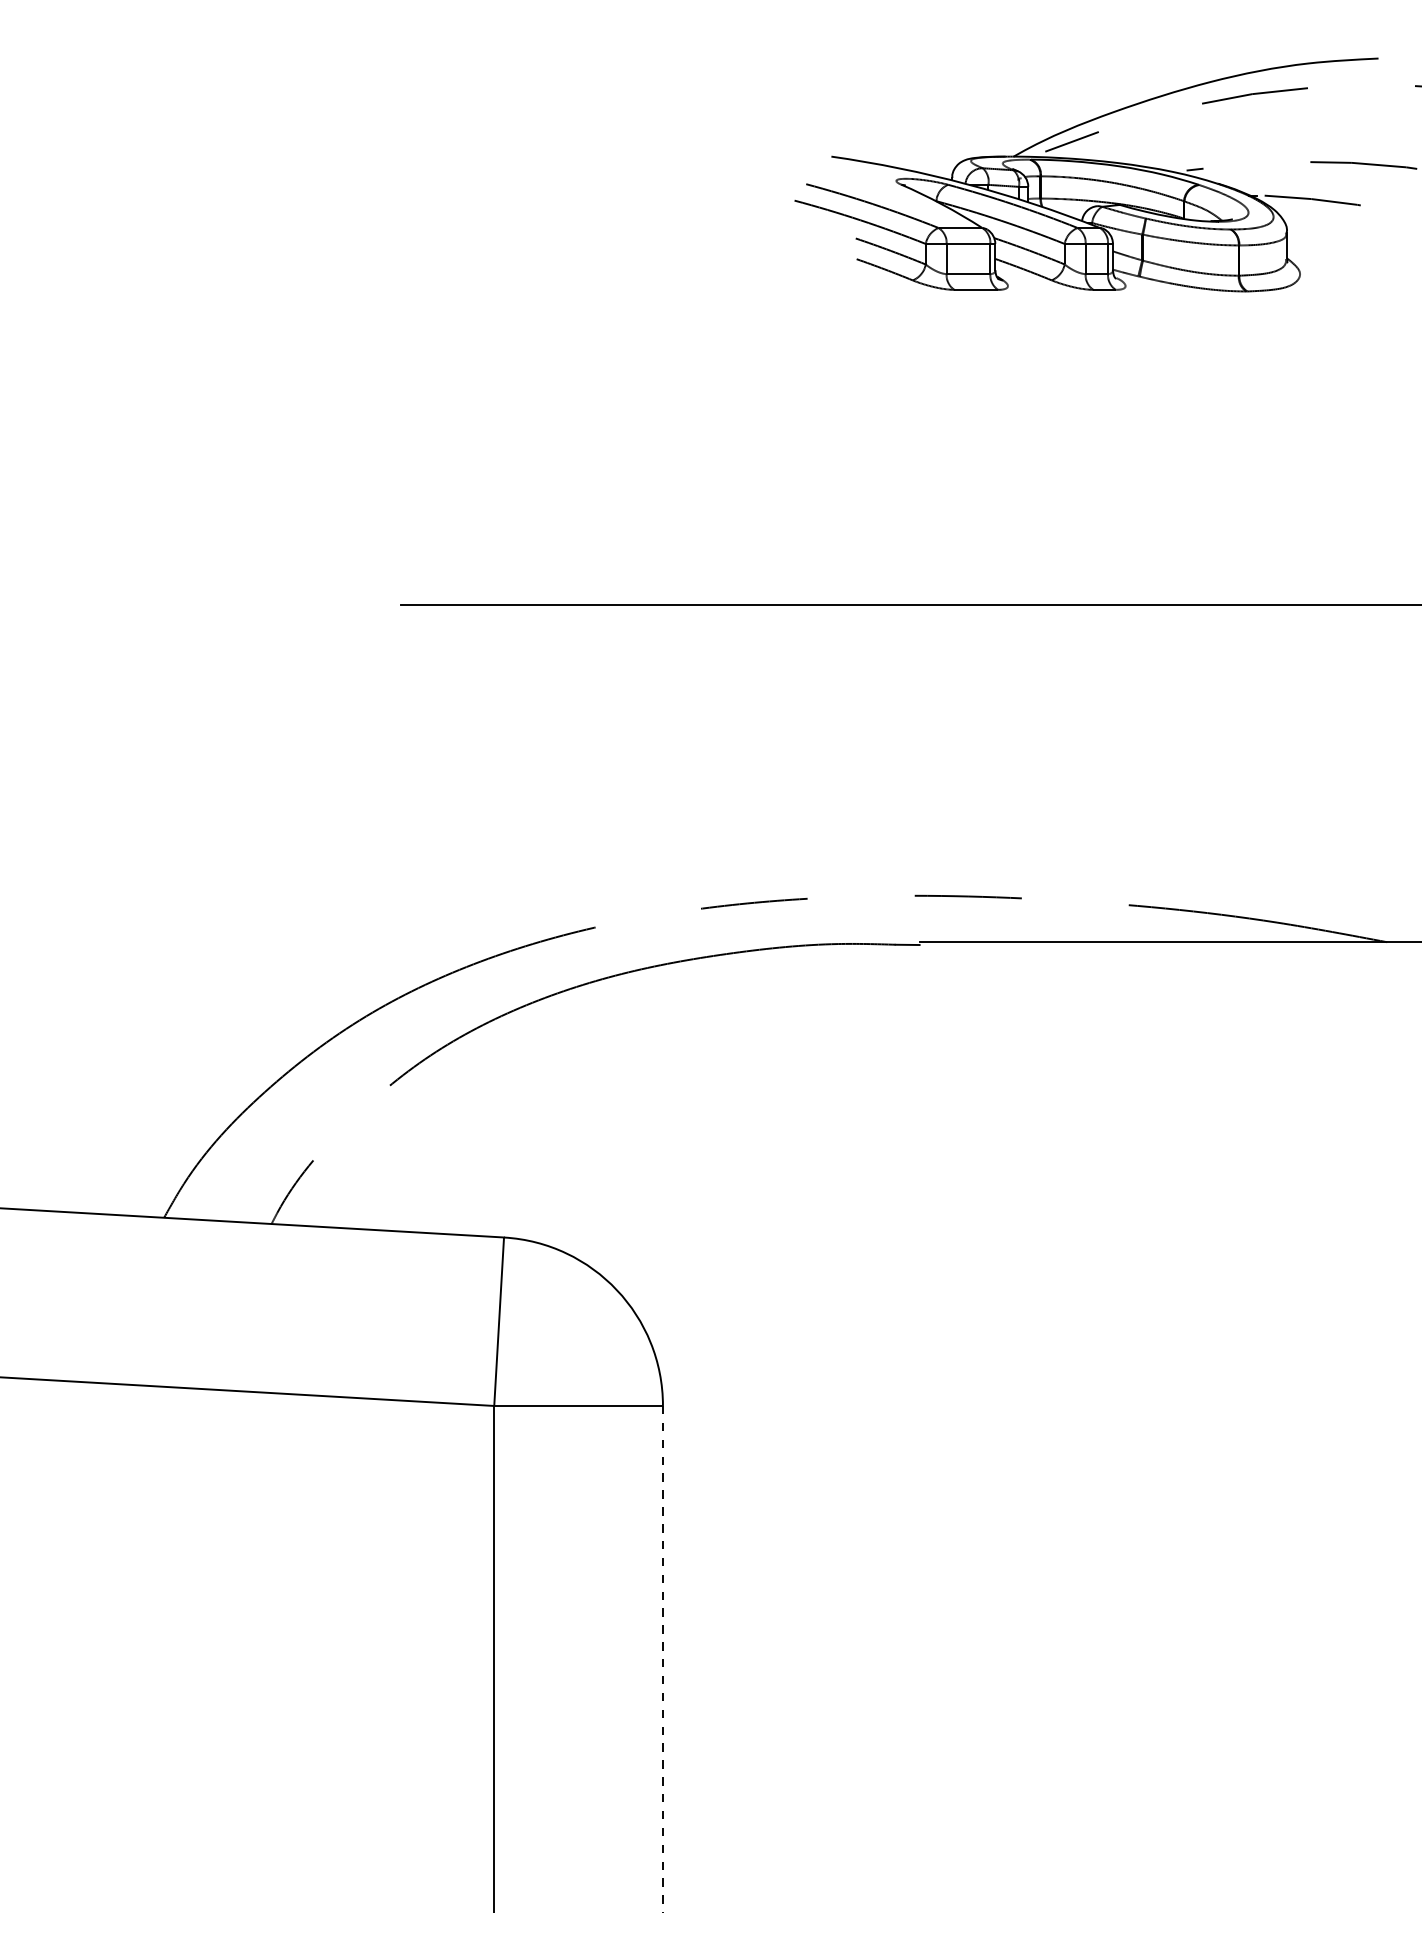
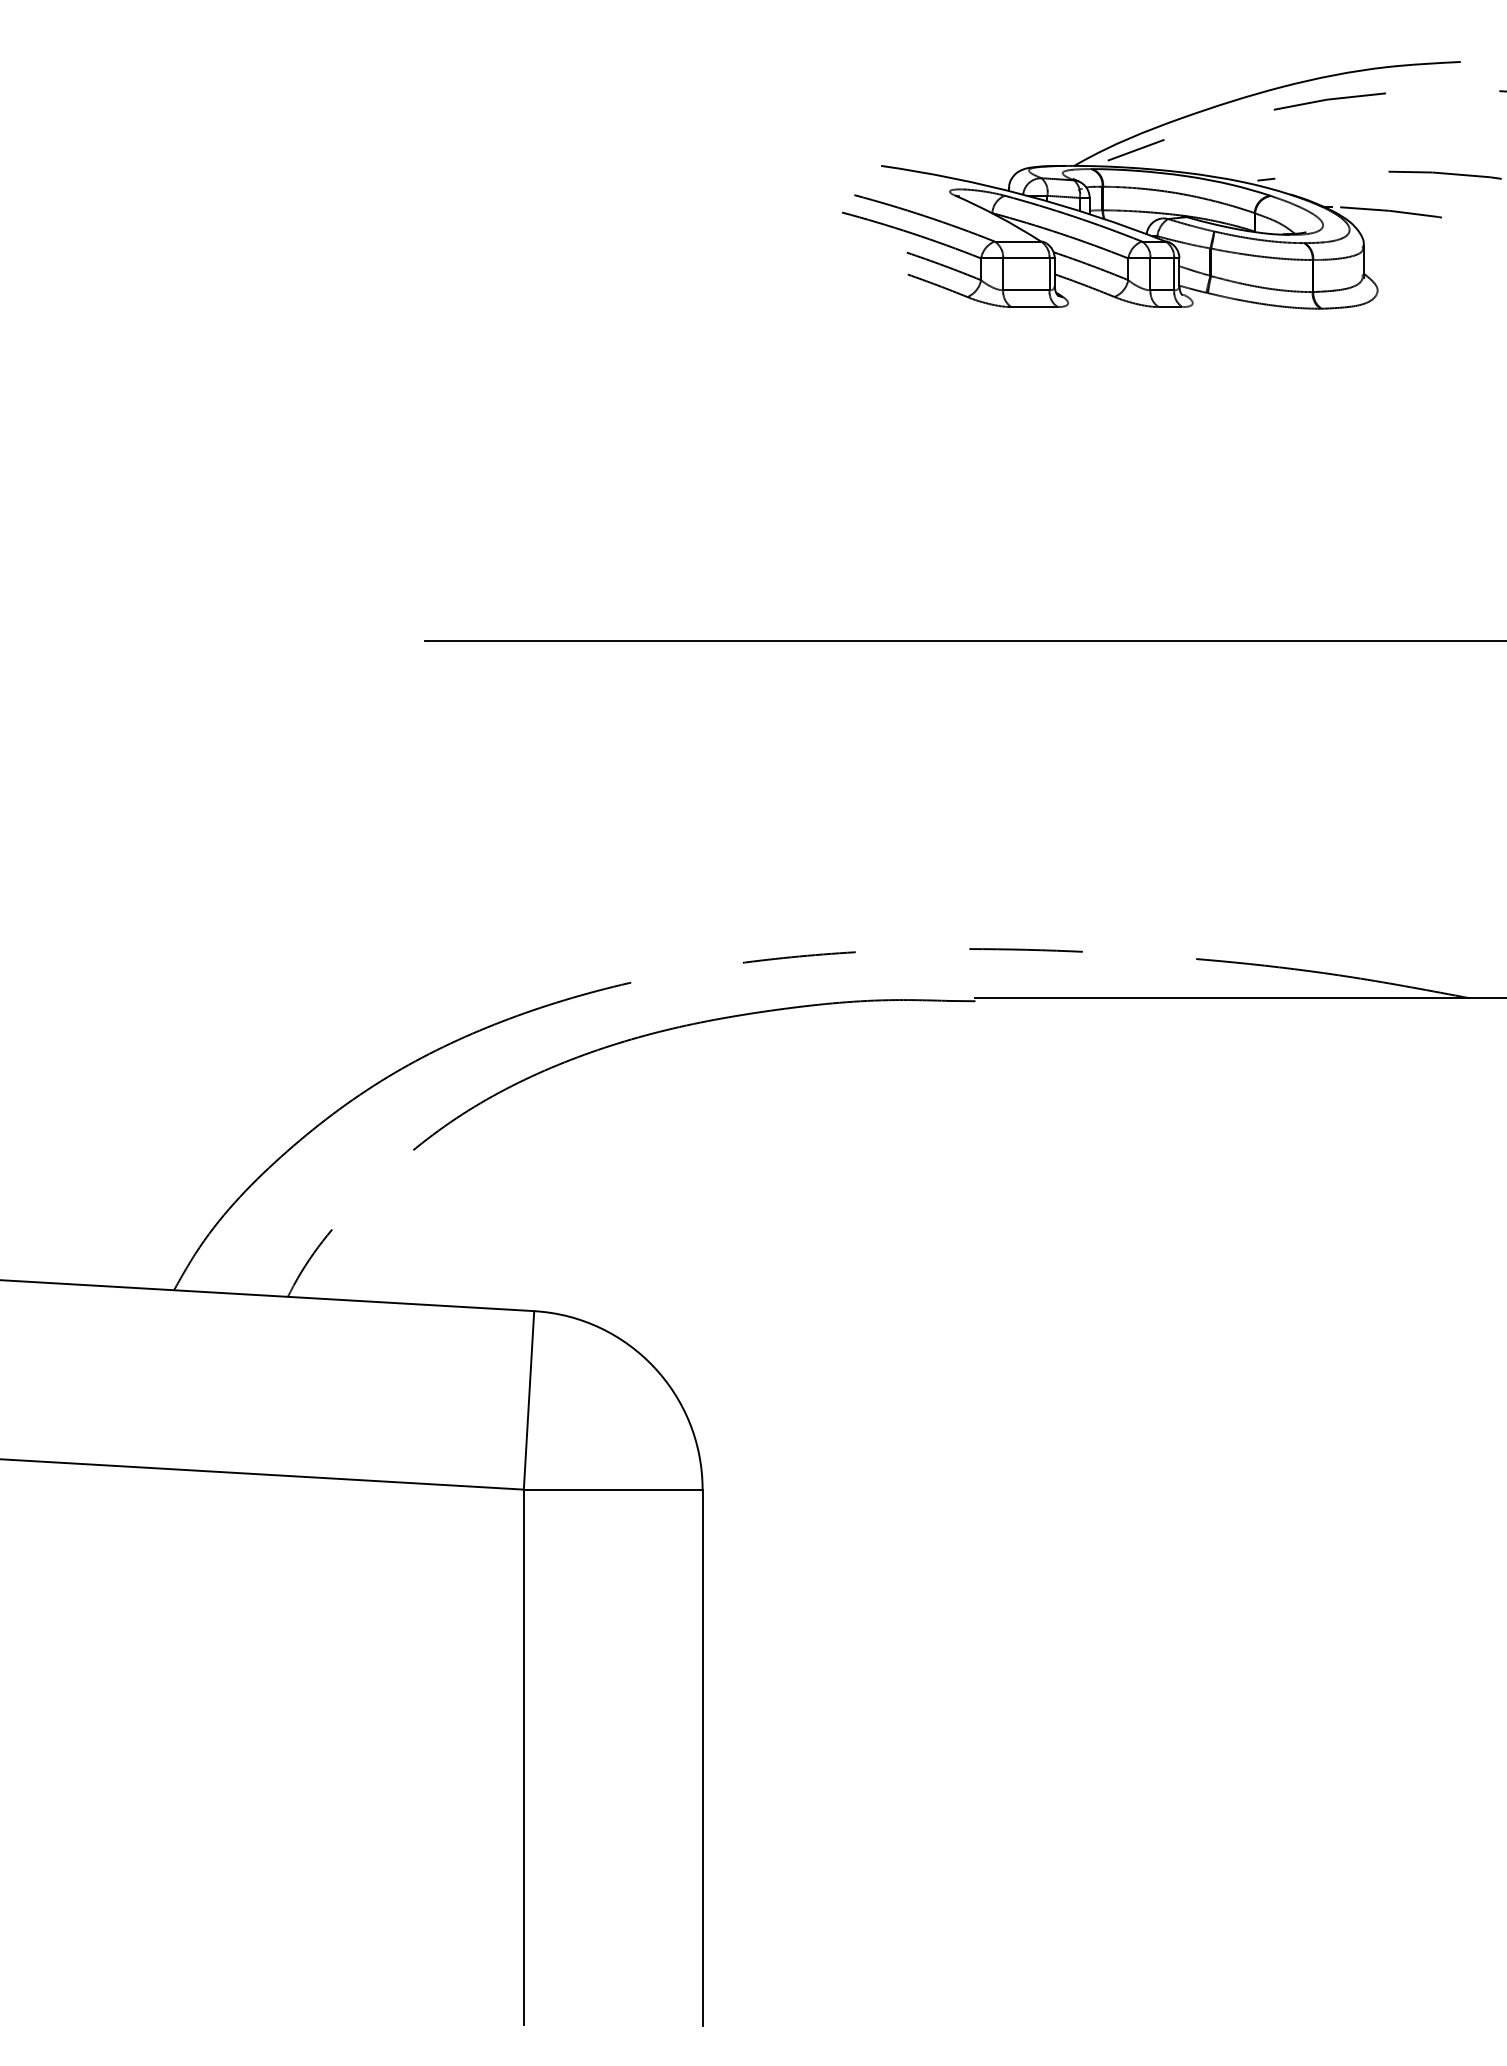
line: (662, 1659) -> (702, 1758), dashed -> solid

